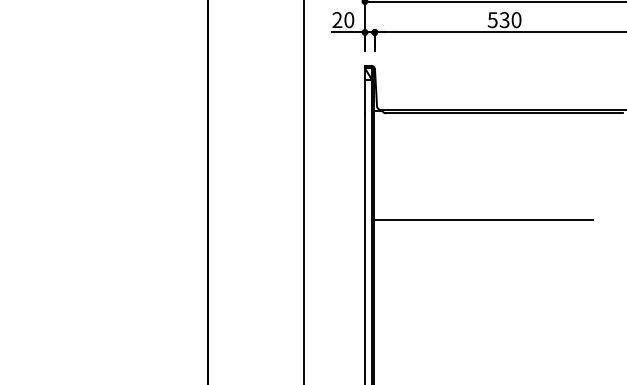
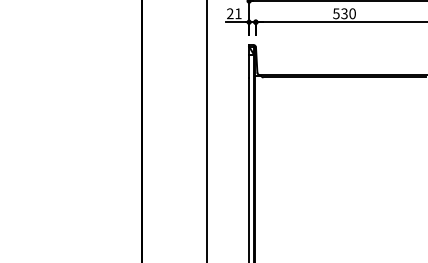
text: (349, 19) -> (238, 13), 20 -> 21
line: (484, 220) -> (330, 150), removed

